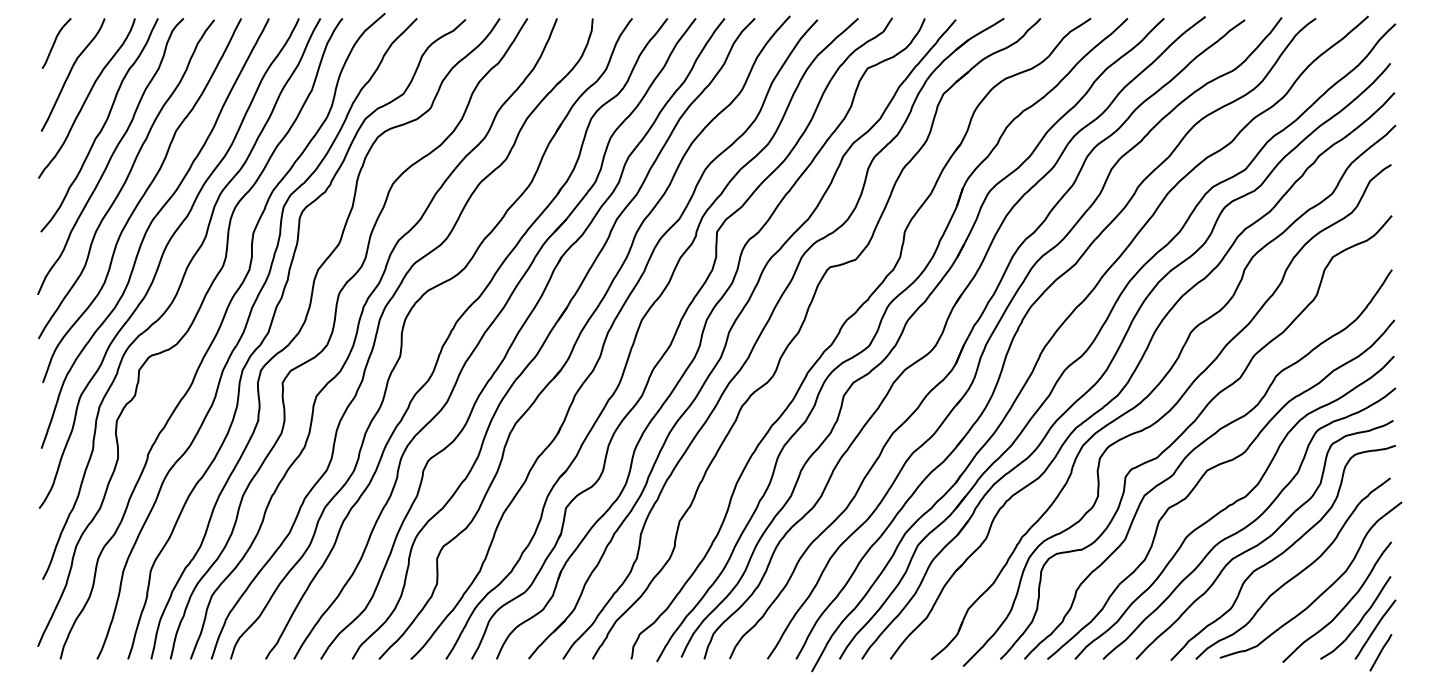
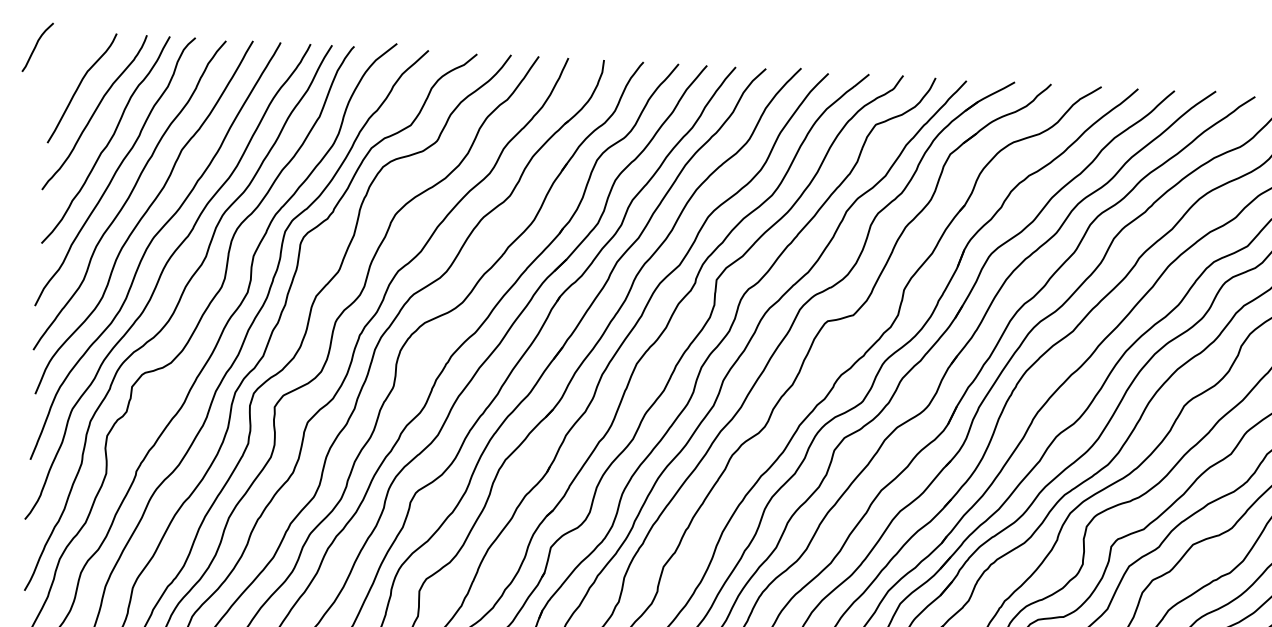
curve: (55, 43) -> (36, 47), moved

